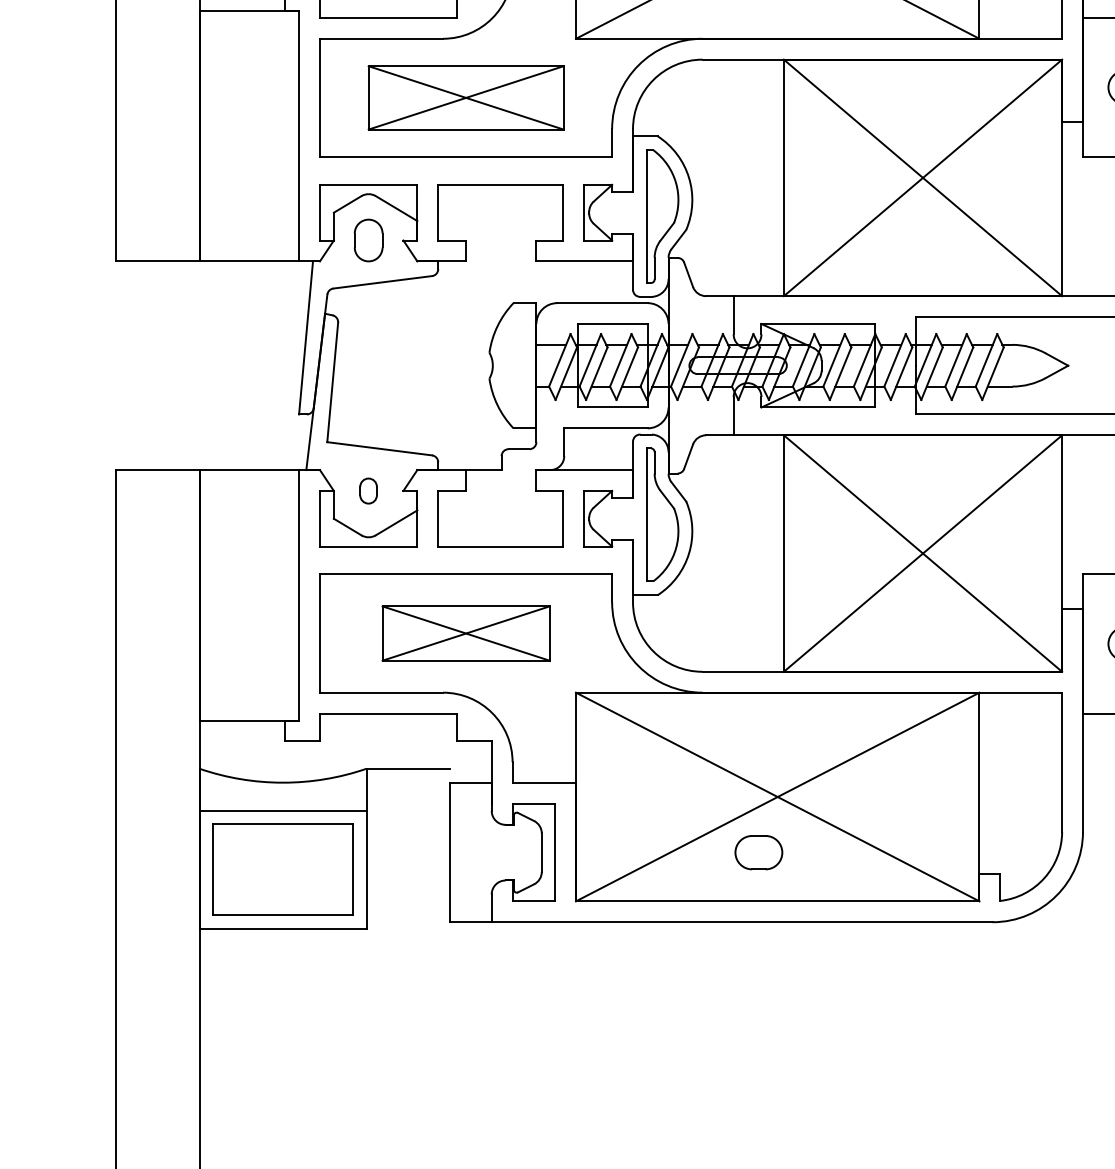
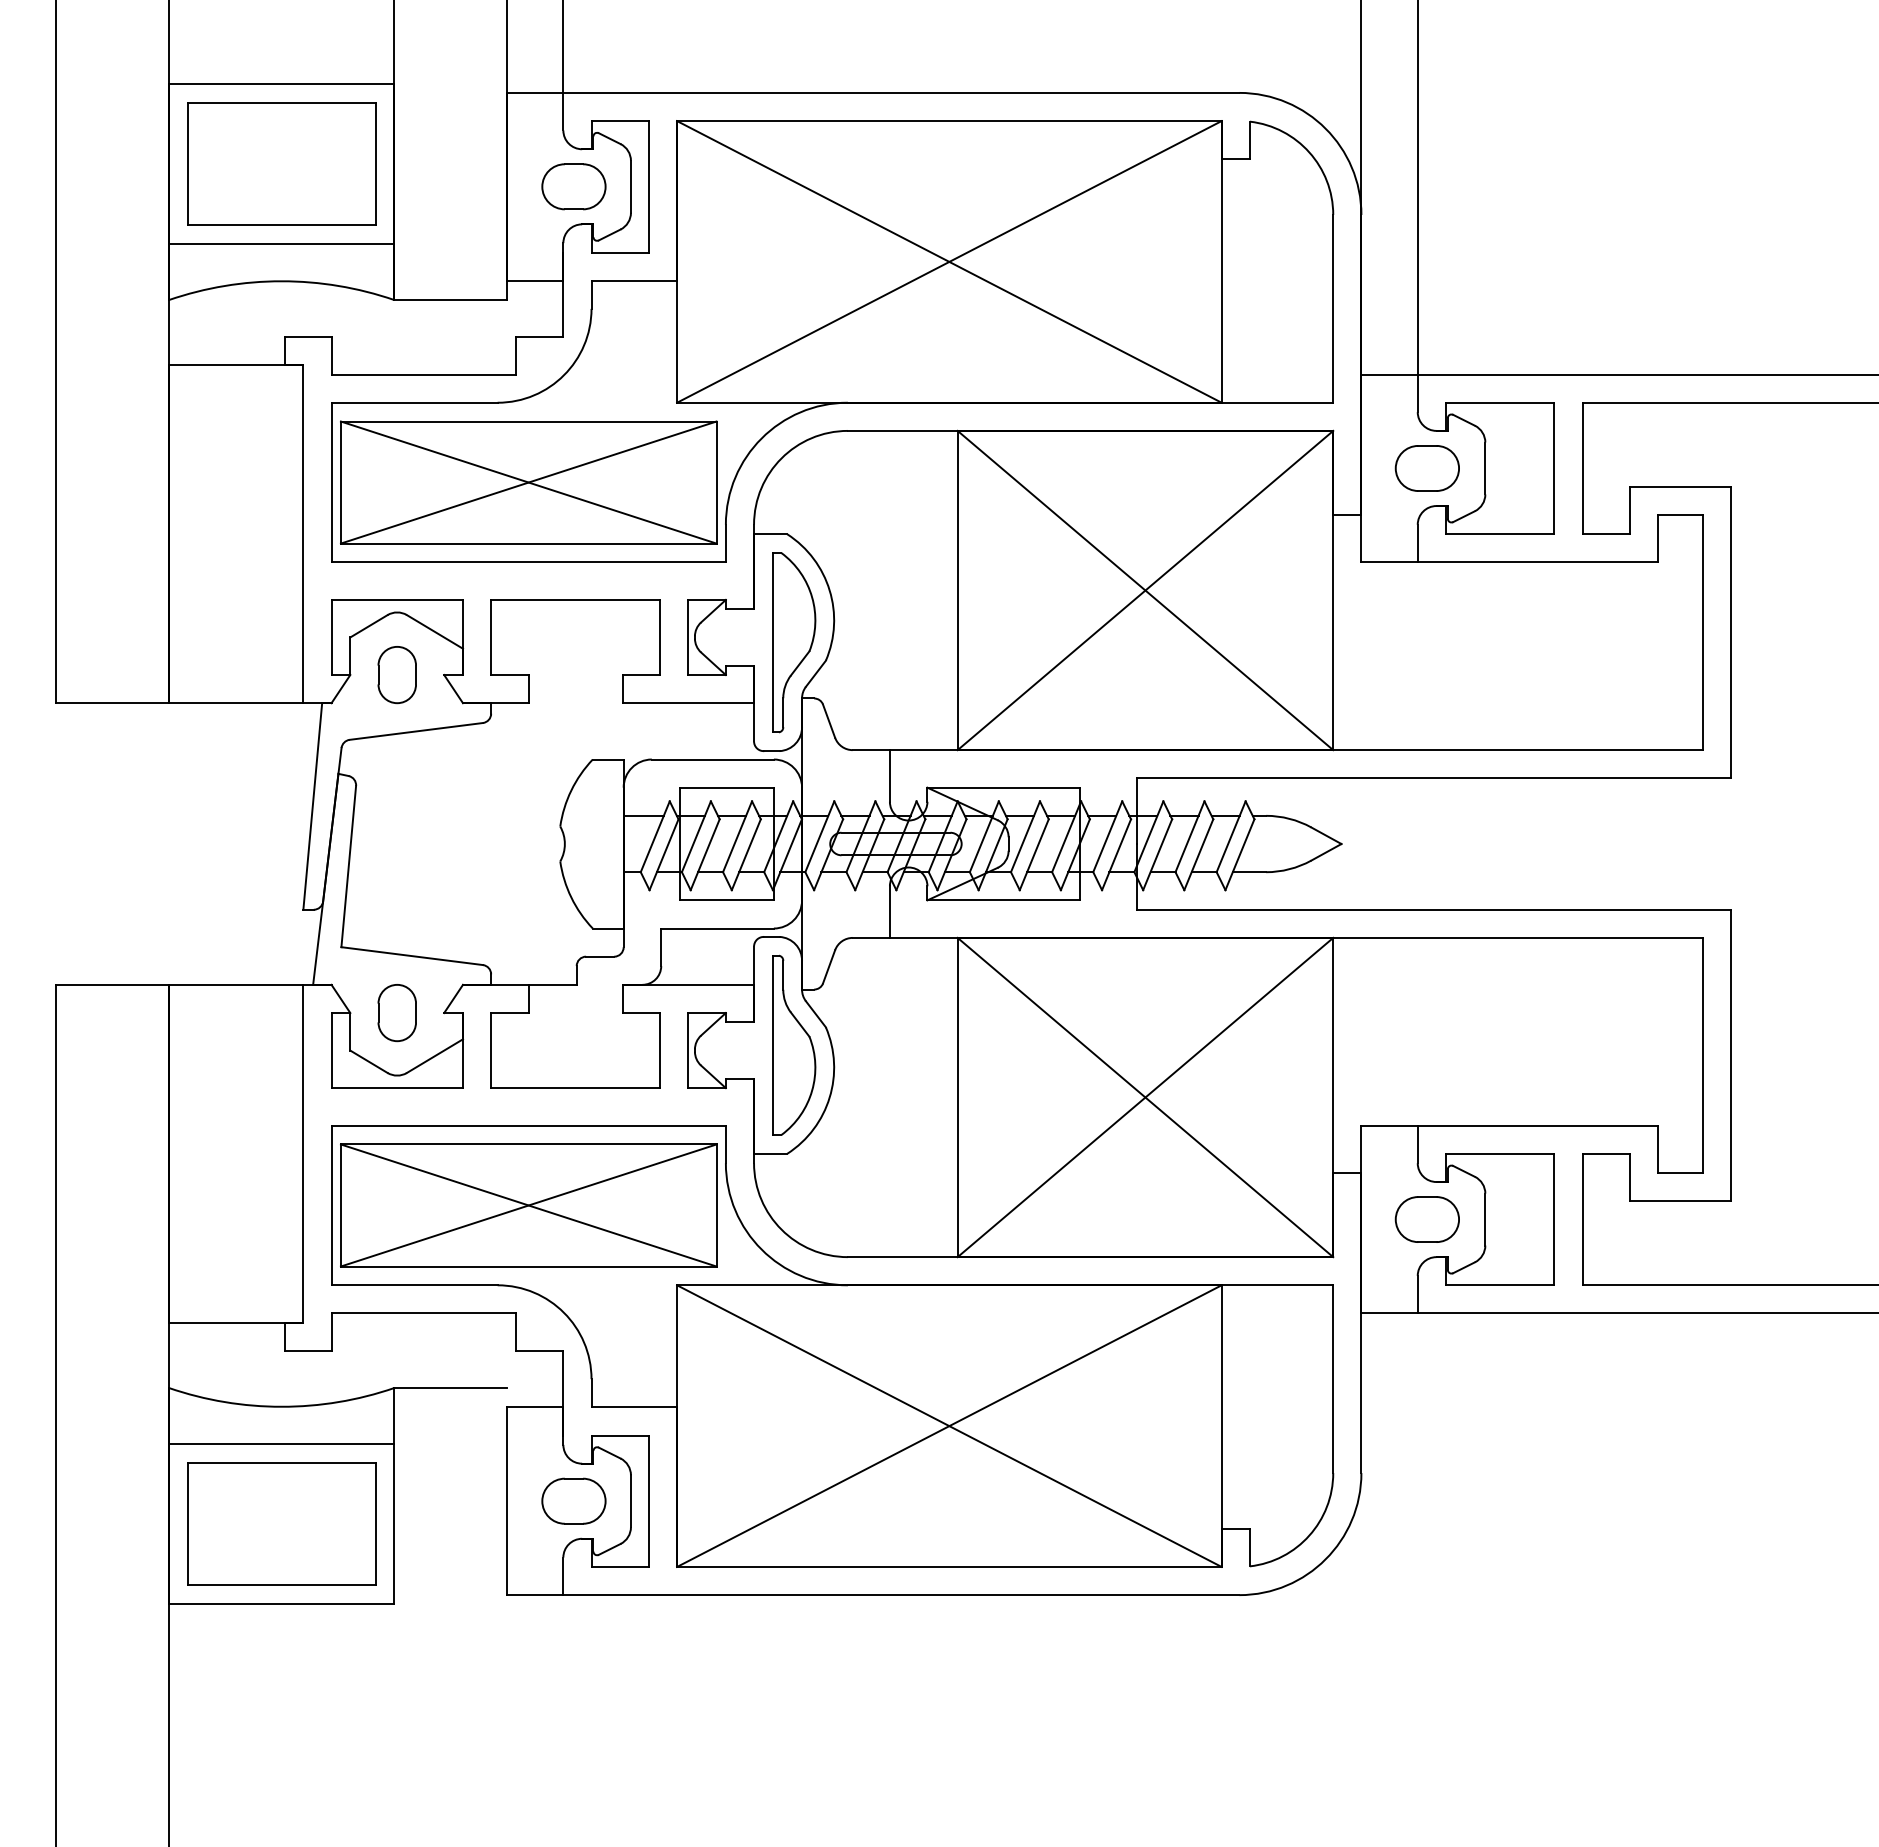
part: (465, 97) -> (528, 482), size x1.43
part: (368, 491) -> (396, 1013), size x1.67
part: (465, 633) -> (528, 1205), size x1.67
part: (758, 852) -> (573, 1500), moved

